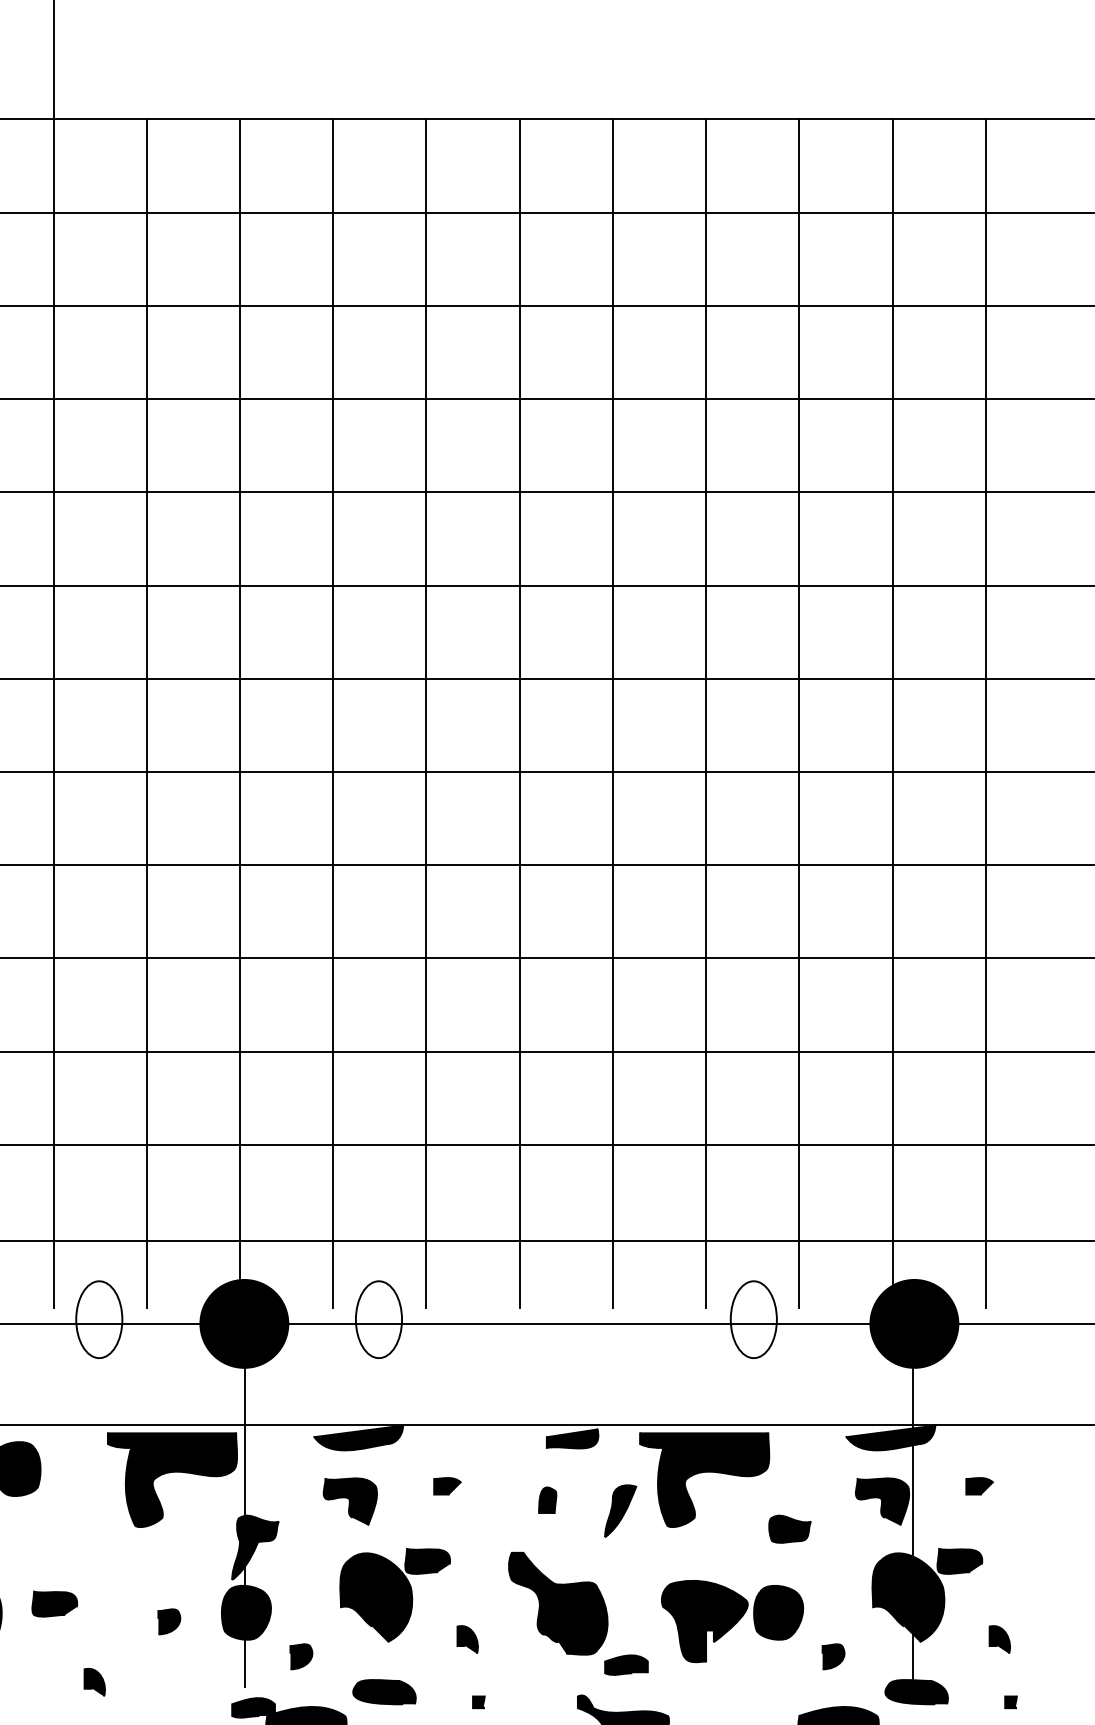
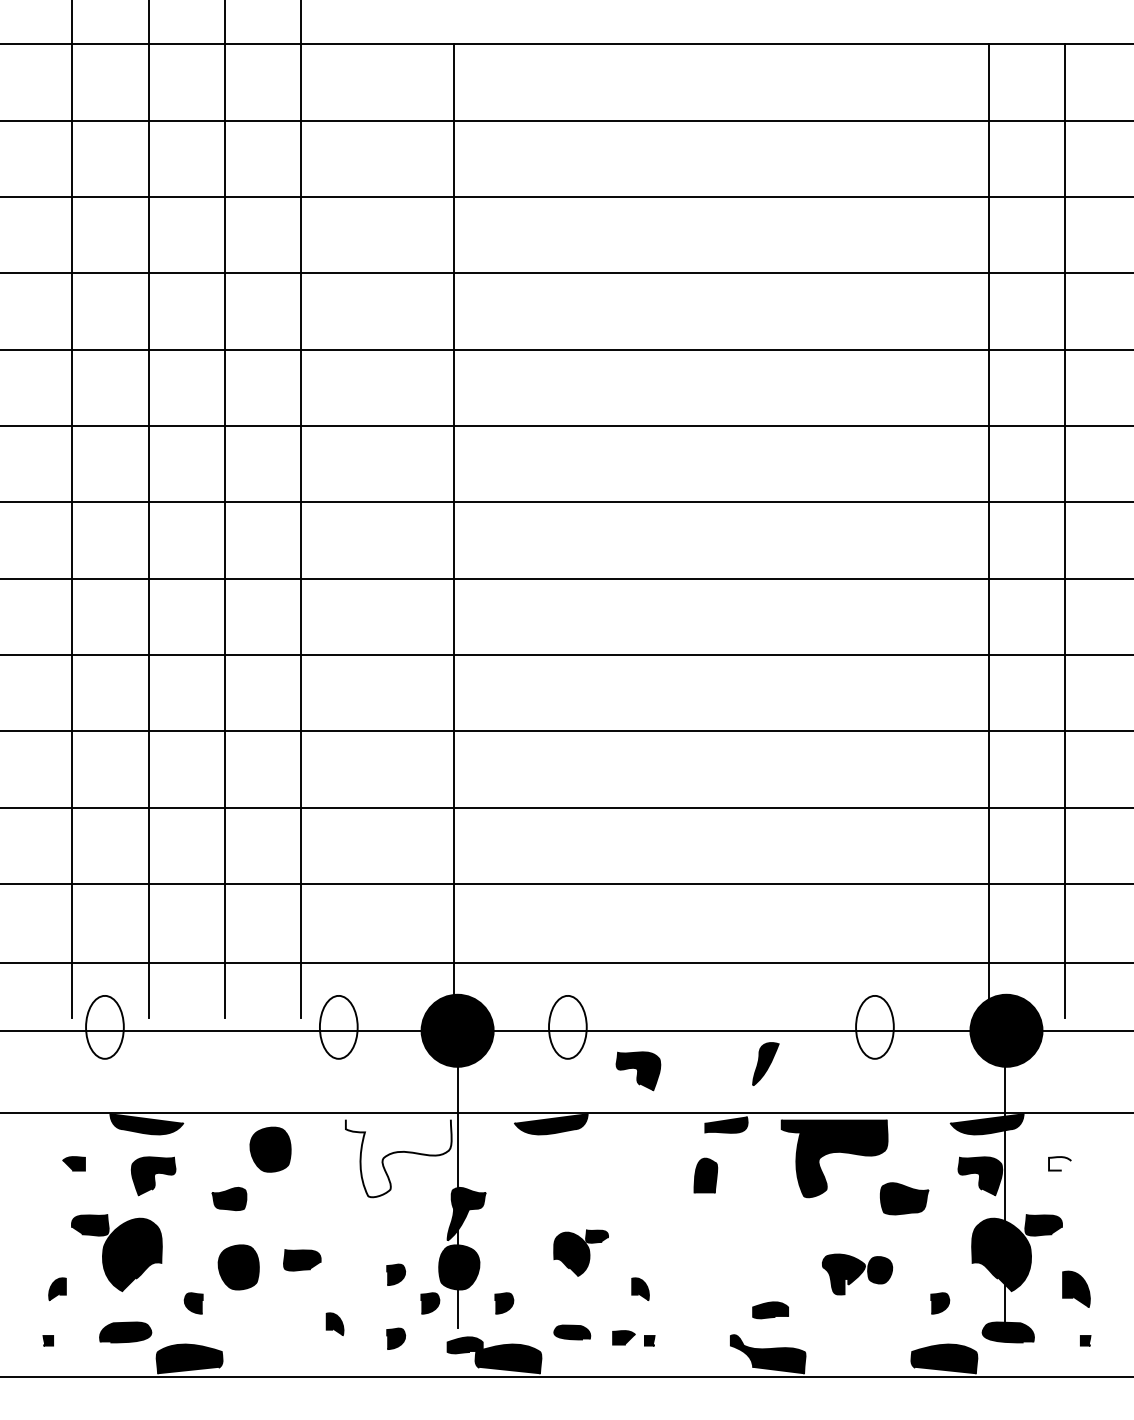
line: (146, 713) -> (377, 530), removed
line: (333, 713) -> (530, 530), removed
line: (426, 713) -> (606, 530), removed
line: (520, 713) -> (683, 530), removed
line: (612, 713) -> (759, 530), removed
line: (705, 713) -> (835, 530), removed
line: (799, 713) -> (912, 530), removed
fill: (172, 1479) -> (398, 1158), removed
part: (446, 1485) -> (623, 1337), moved
fill: (980, 1485) -> (1060, 1163), removed
part: (548, 1499) -> (706, 1174), size x1.6
part: (350, 1501) -> (638, 1071), moved
part: (620, 1510) -> (765, 1063), moved
part: (789, 1529) -> (904, 1199), size x1.4
part: (394, 1595) -> (580, 1253), size x0.6
part: (557, 1603) -> (714, 1259), removed
part: (732, 1621) -> (857, 1274), size x0.6
part: (999, 1639) -> (1076, 1289), size x1.6
part: (211, 1656) -> (430, 1303), added
part: (383, 1692) -> (571, 1332), size x0.7
part: (169, 1699) -> (396, 1338), added

